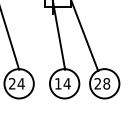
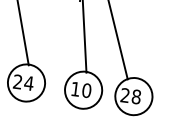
text: (66, 83) -> (85, 90), 14 -> 10

